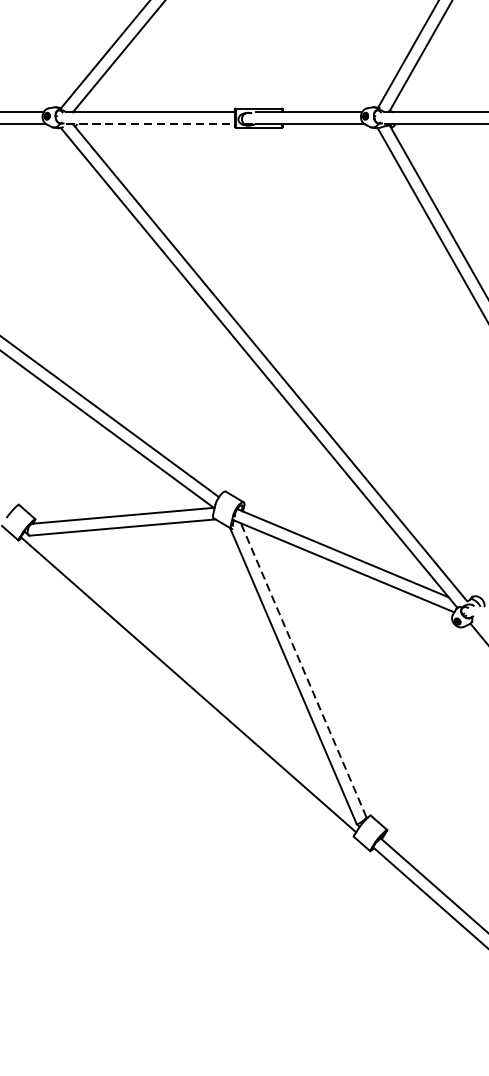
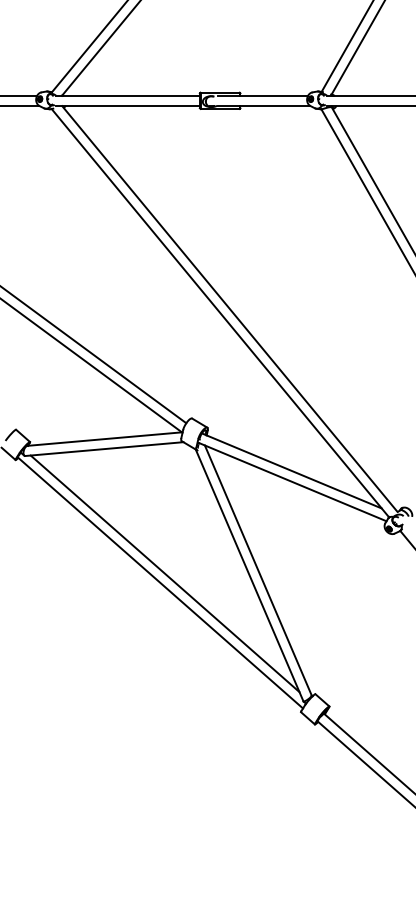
line: (151, 123) -> (128, 105), dashed -> solid
line: (303, 670) -> (258, 570), dashed -> solid
line: (193, 673) -> (164, 573), added

